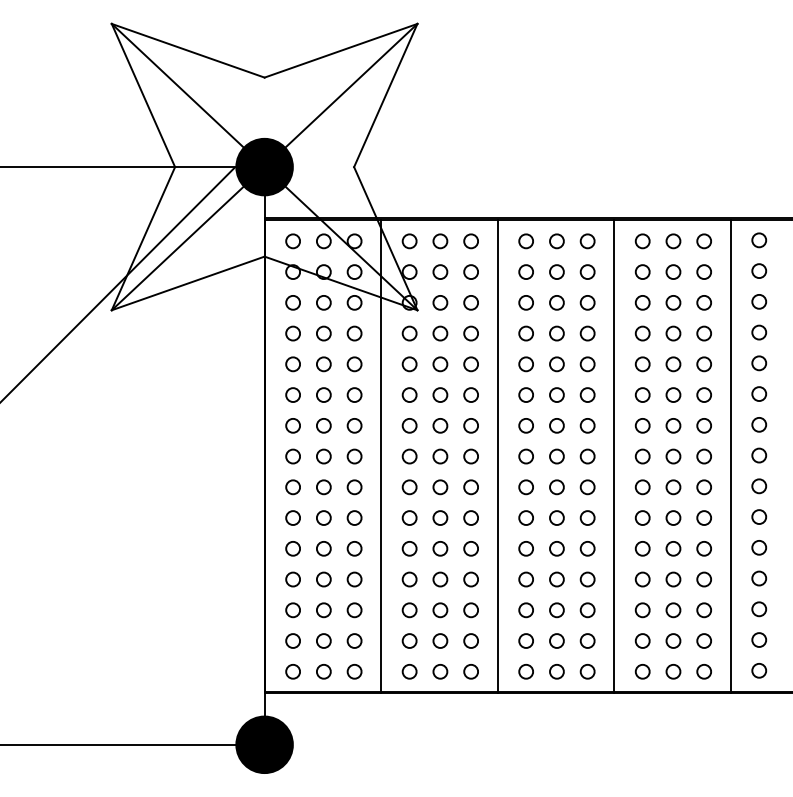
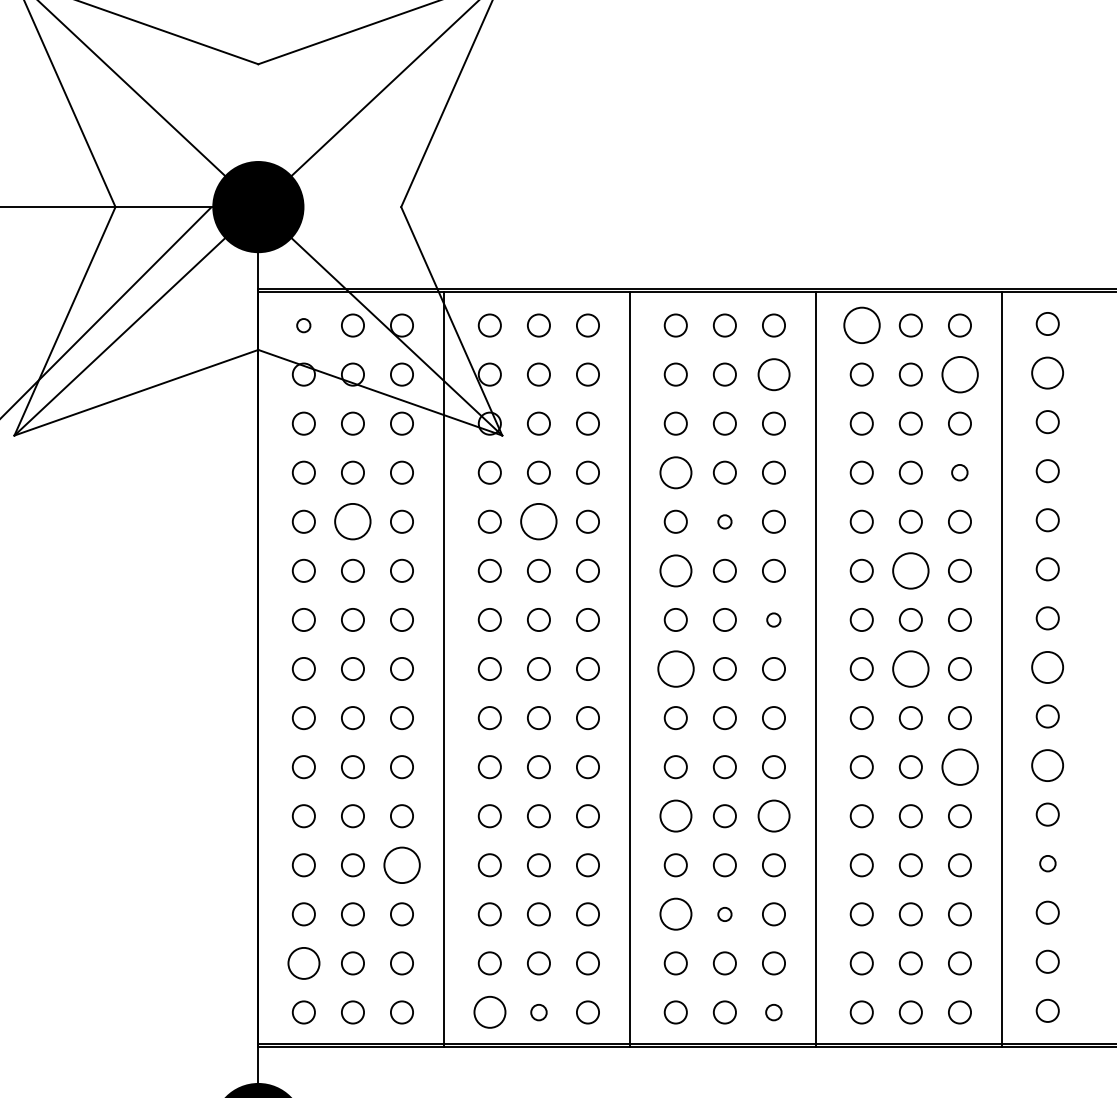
circle: (292, 241) -> (302, 325), size x0.6
circle: (642, 241) -> (861, 325), size x1.6
circle: (759, 270) -> (1048, 372), size x1.4
circle: (587, 271) -> (773, 373), size x1.4
circle: (703, 271) -> (958, 373), size x1.6
circle: (525, 333) -> (674, 472), size x1.4
circle: (703, 333) -> (958, 472), size x0.7
circle: (323, 364) -> (352, 522), size x1.6
circle: (440, 364) -> (539, 522), size x1.6
circle: (556, 364) -> (724, 522), size x0.6
circle: (525, 394) -> (674, 569), size x1.4
circle: (673, 394) -> (910, 569), size x1.6
circle: (587, 425) -> (773, 619), size x0.6
circle: (759, 455) -> (1048, 667), size x1.4
circle: (525, 456) -> (674, 668), size x1.6
circle: (673, 456) -> (910, 668), size x1.6
circle: (759, 516) -> (1048, 764), size x1.4
circle: (703, 517) -> (958, 766), size x1.6
circle: (525, 548) -> (674, 815), size x1.4
circle: (587, 548) -> (773, 815), size x1.4
circle: (759, 578) -> (1048, 863), size x0.7
circle: (354, 579) -> (401, 865), size x1.6
circle: (525, 610) -> (674, 914), size x1.4
circle: (556, 610) -> (724, 914), size x0.6
circle: (292, 640) -> (302, 962), size x1.4
circle: (409, 671) -> (489, 1012), size x1.4
circle: (440, 671) -> (539, 1012), size x0.7
circle: (587, 671) -> (773, 1012), size x0.7

